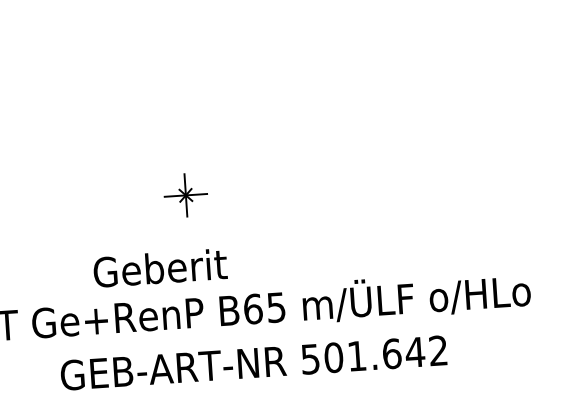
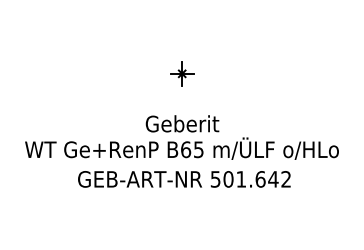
part: (186, 194) -> (182, 73), moved
text: (160, 267) -> (182, 123), moved

